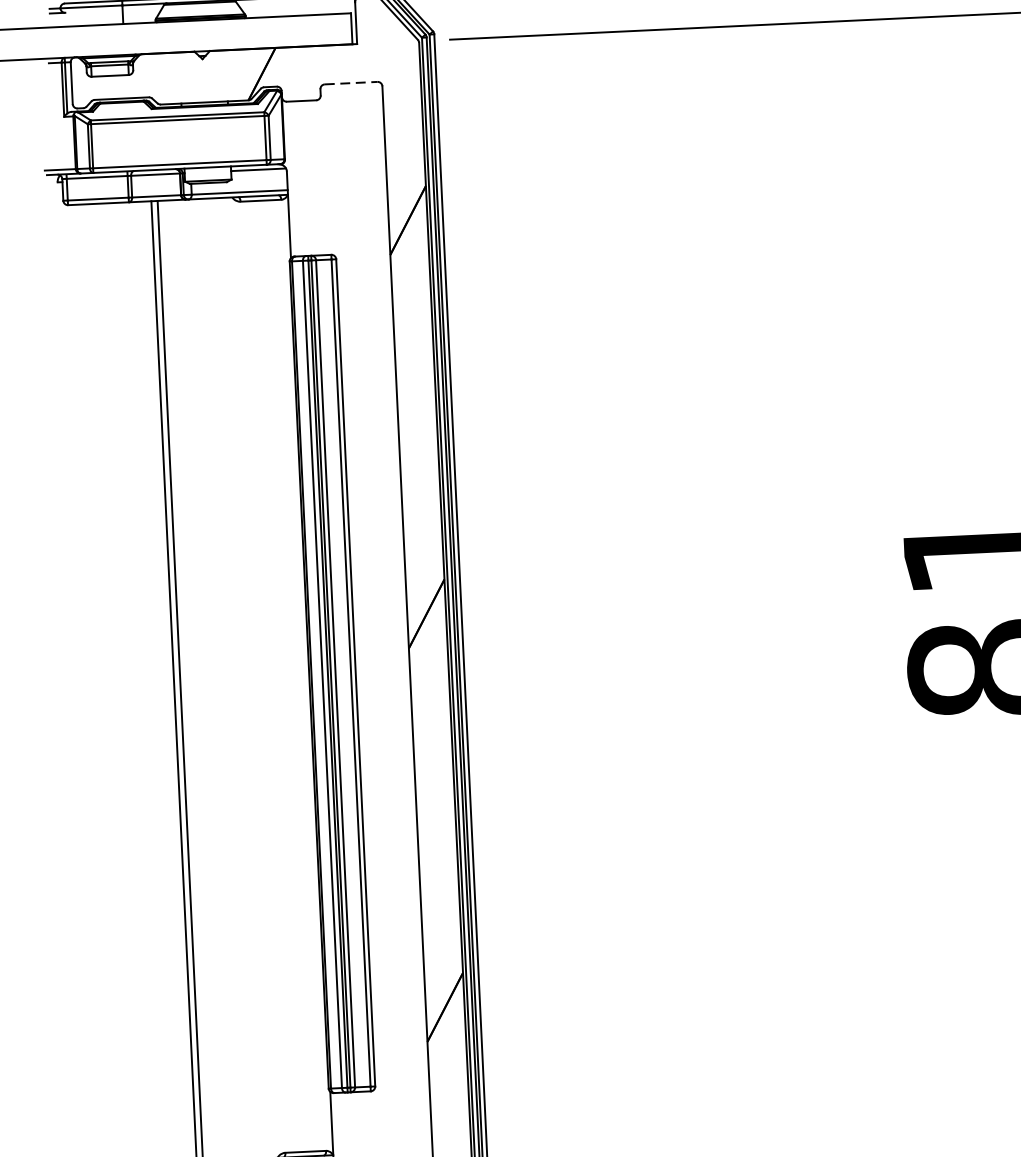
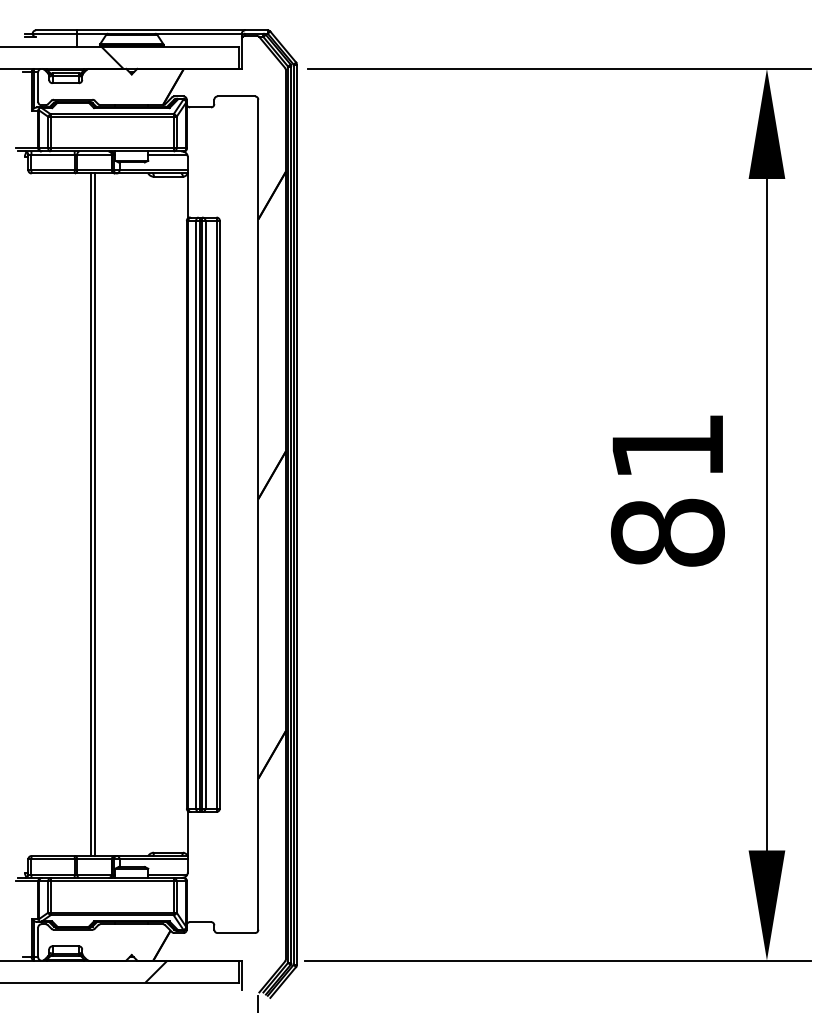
hatch: (174, 36) -> (112, 57), added
line: (351, 83) -> (236, 96), dashed -> solid

